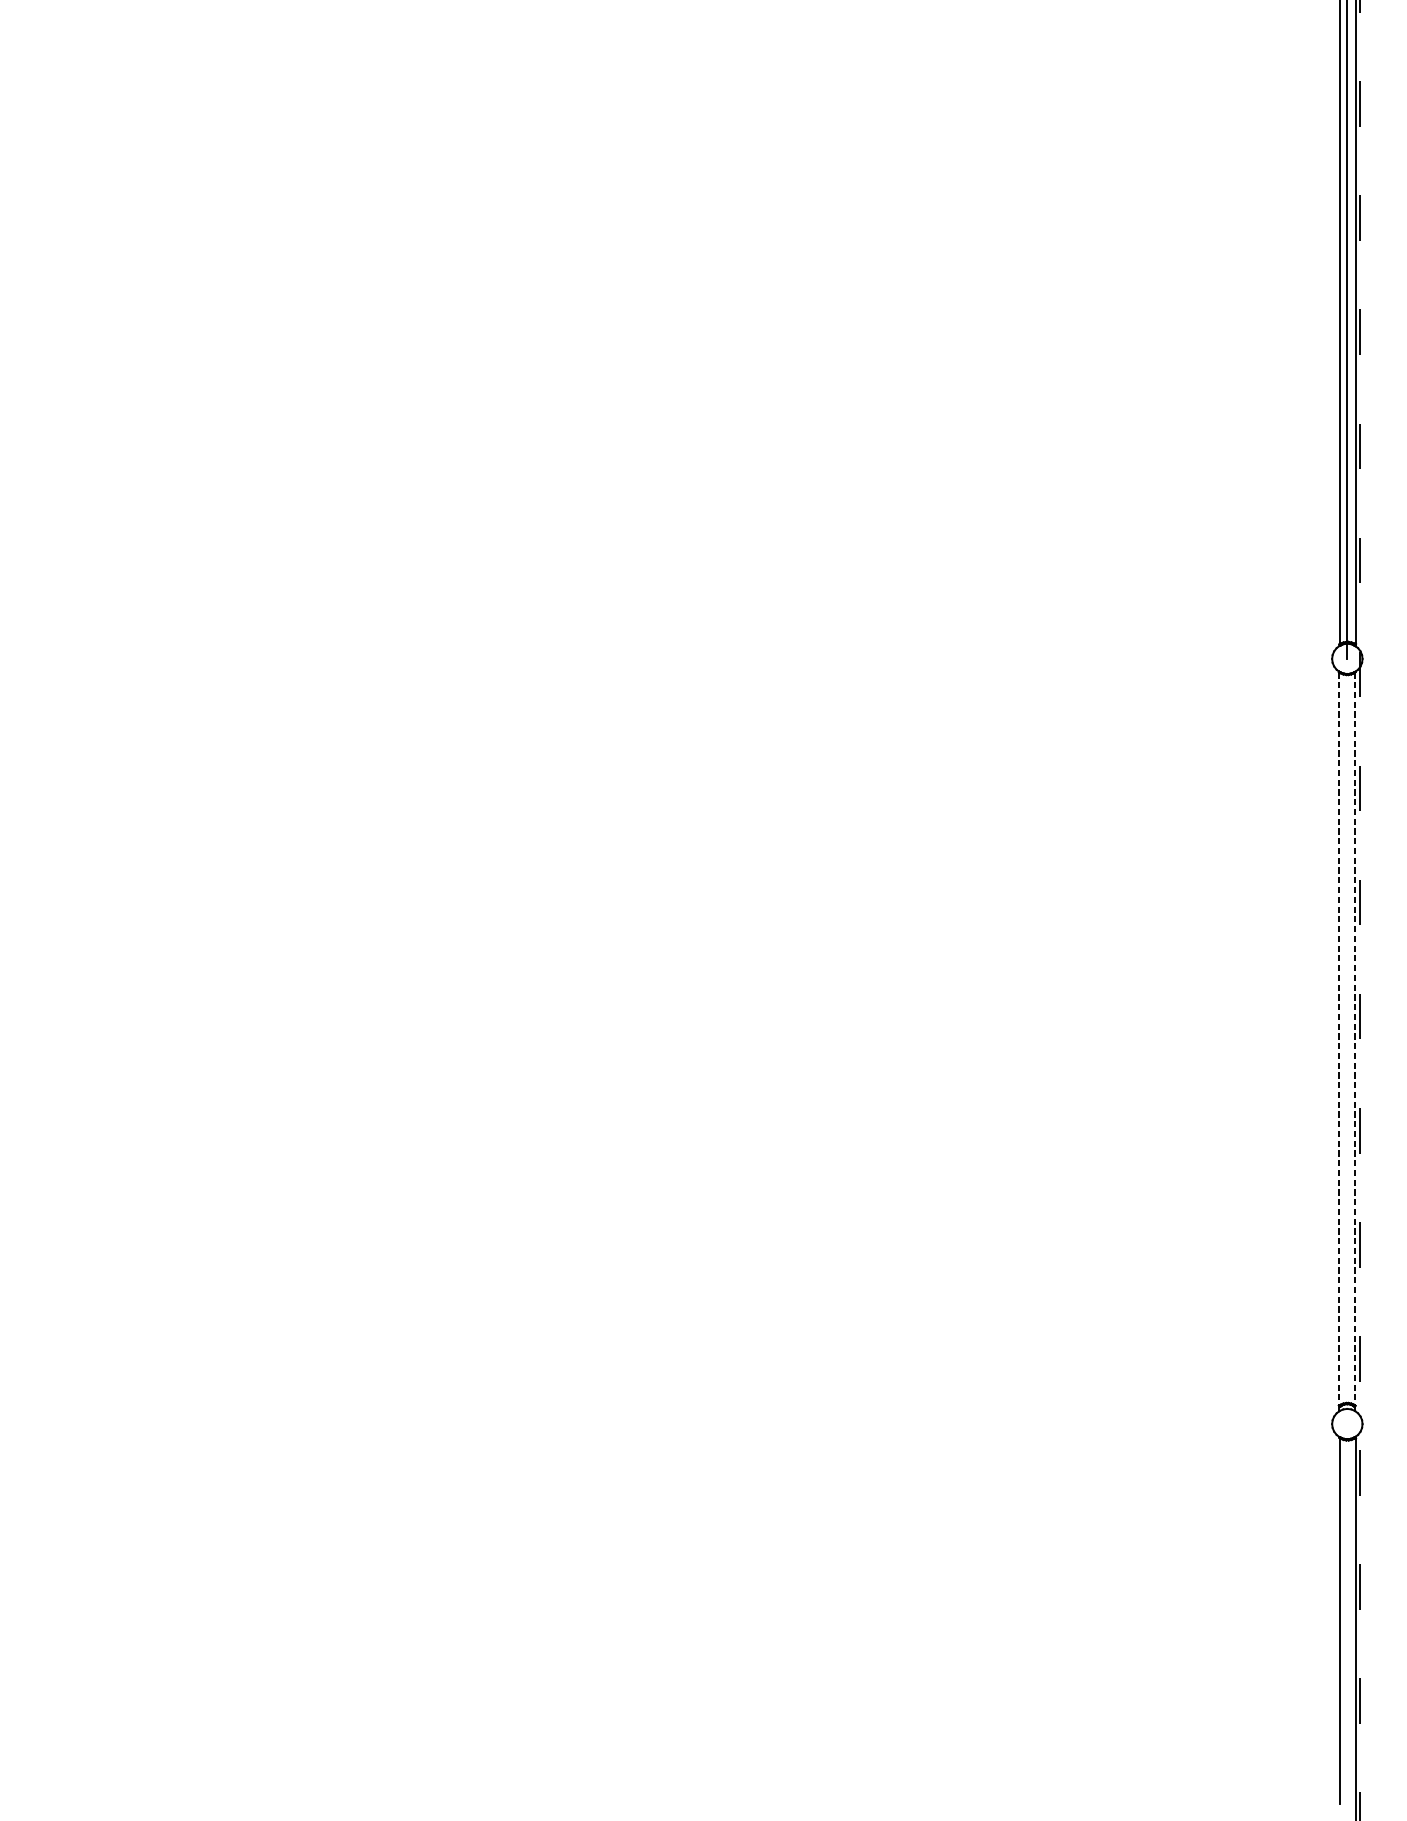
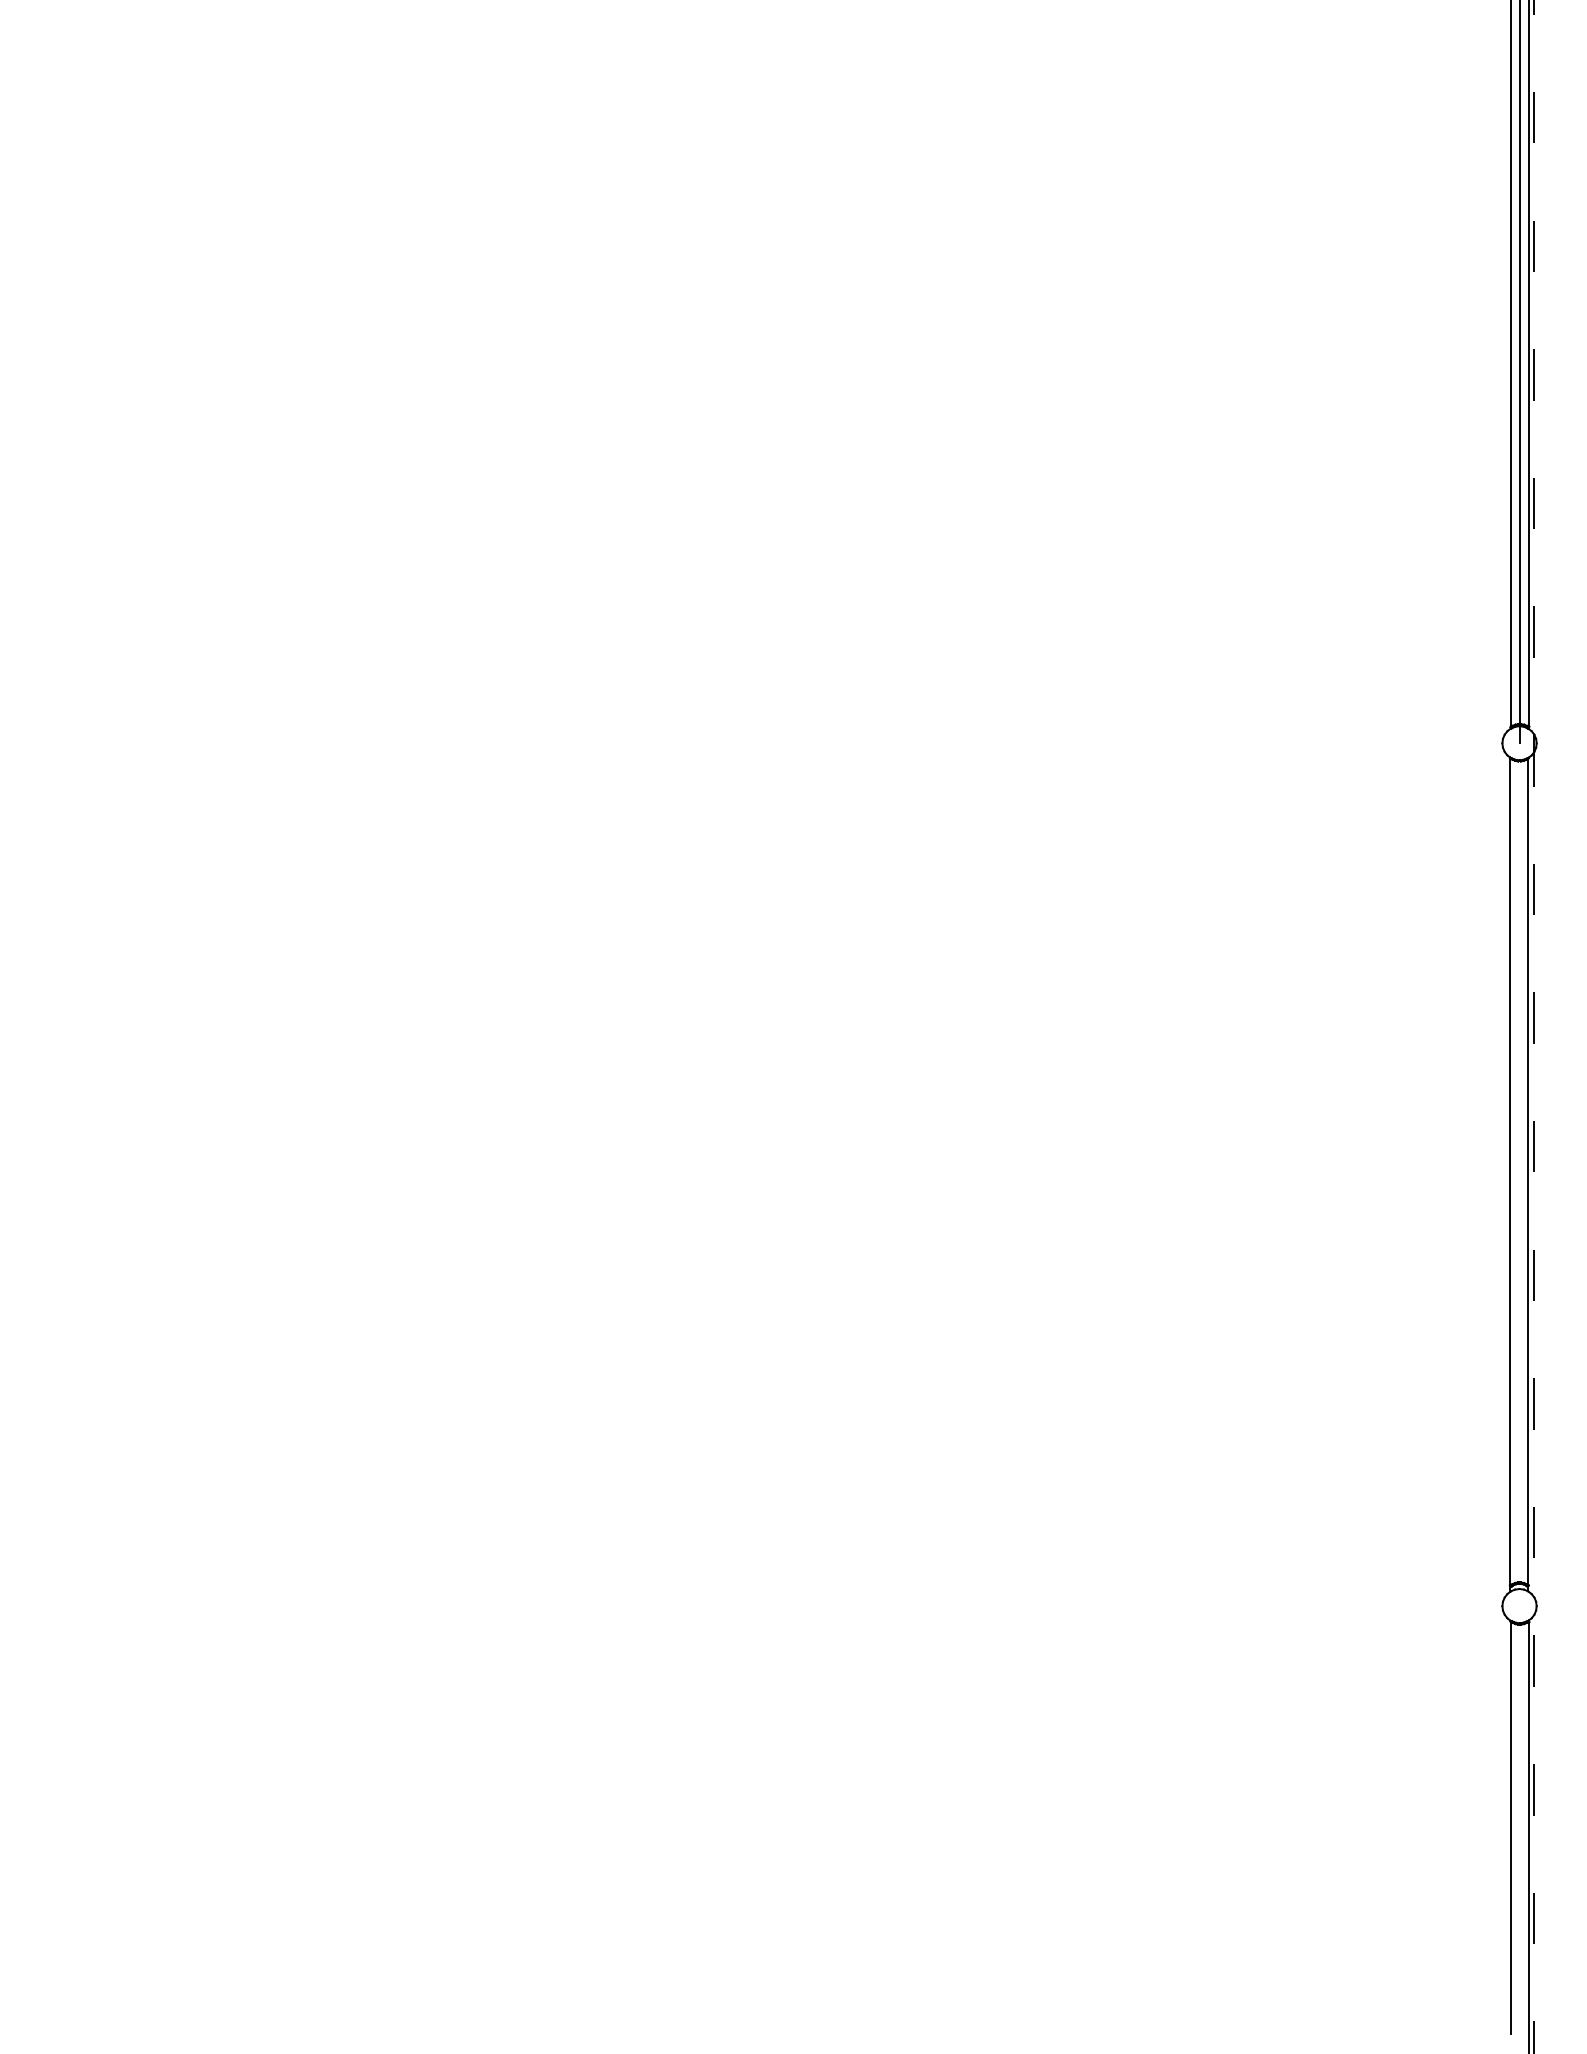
line: (1339, 1039) -> (1510, 1172), dashed -> solid
line: (1355, 1039) -> (1528, 1172), dashed -> solid

